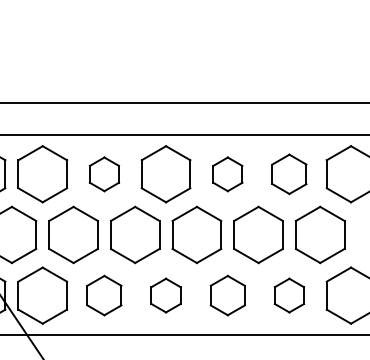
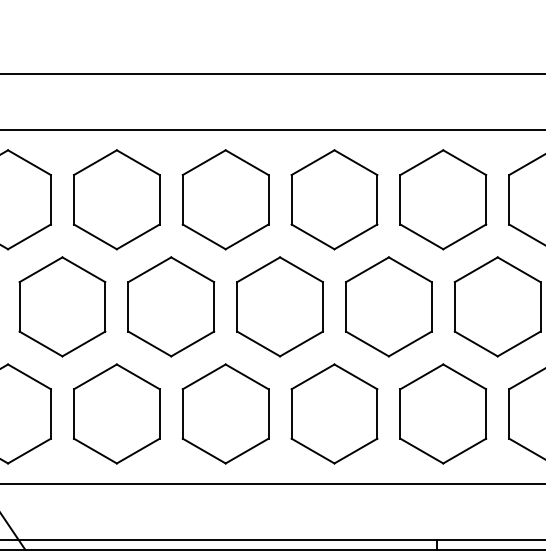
part: (104, 174) -> (117, 200), size x1.67
part: (227, 174) -> (334, 200), size x1.67
part: (289, 174) -> (443, 200), size x1.43
part: (104, 295) -> (117, 413), size x1.43
part: (165, 295) -> (224, 413), size x1.67
part: (227, 295) -> (334, 413), size x1.43
part: (289, 295) -> (443, 413), size x1.67

